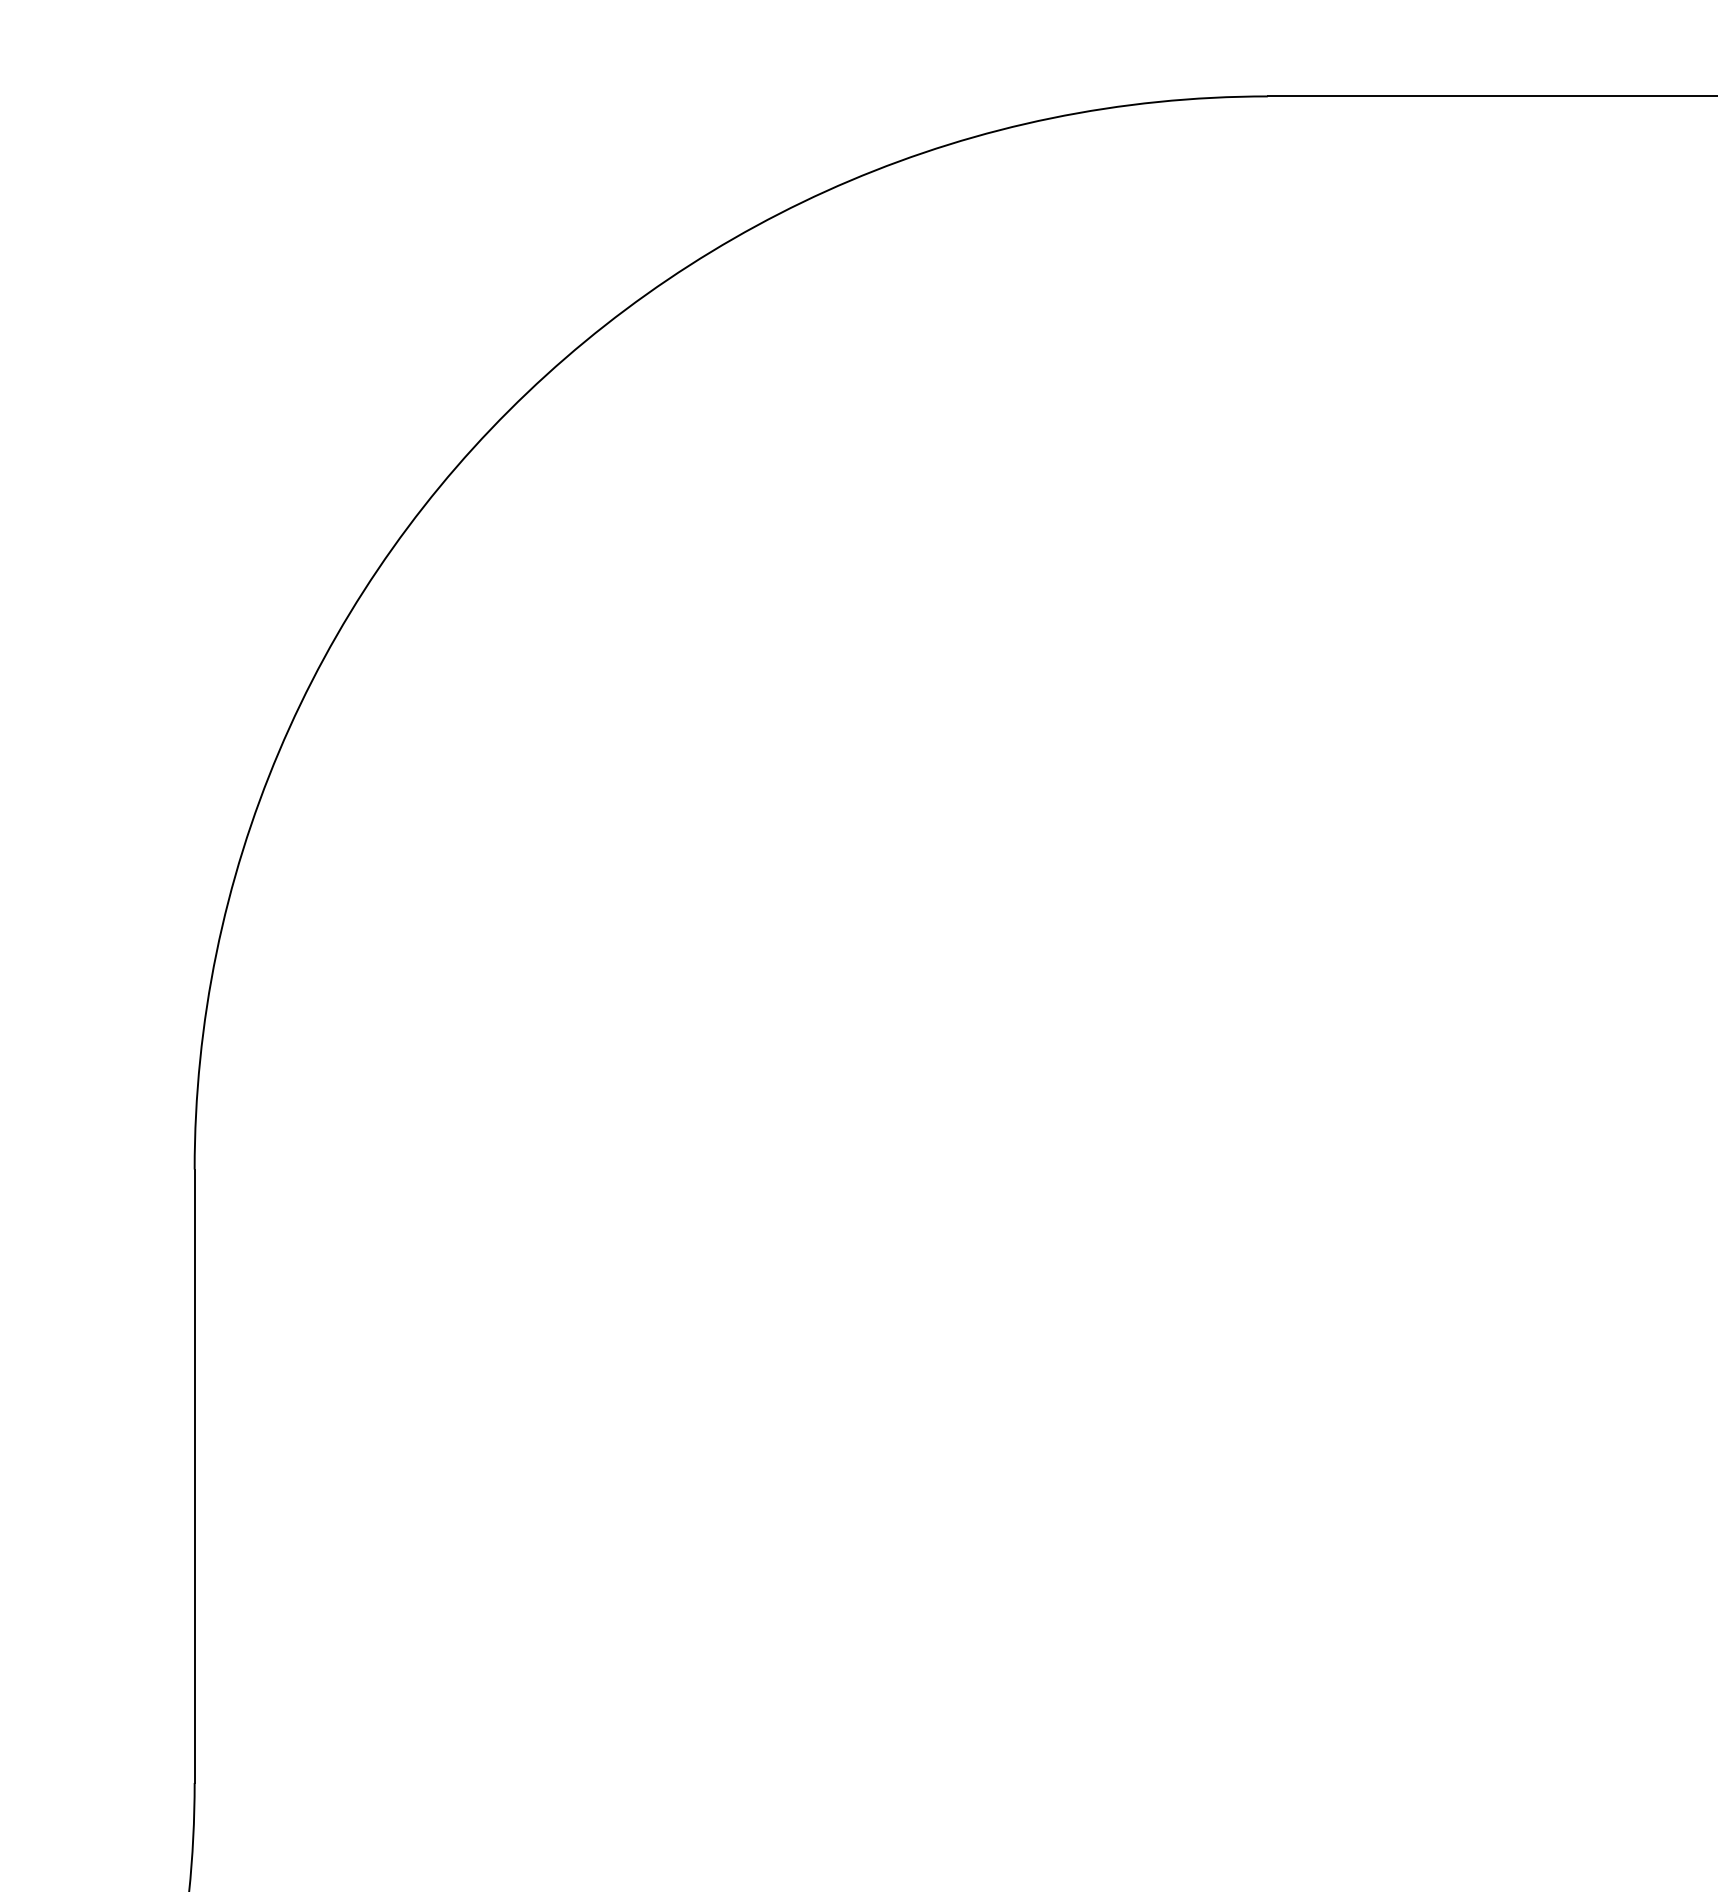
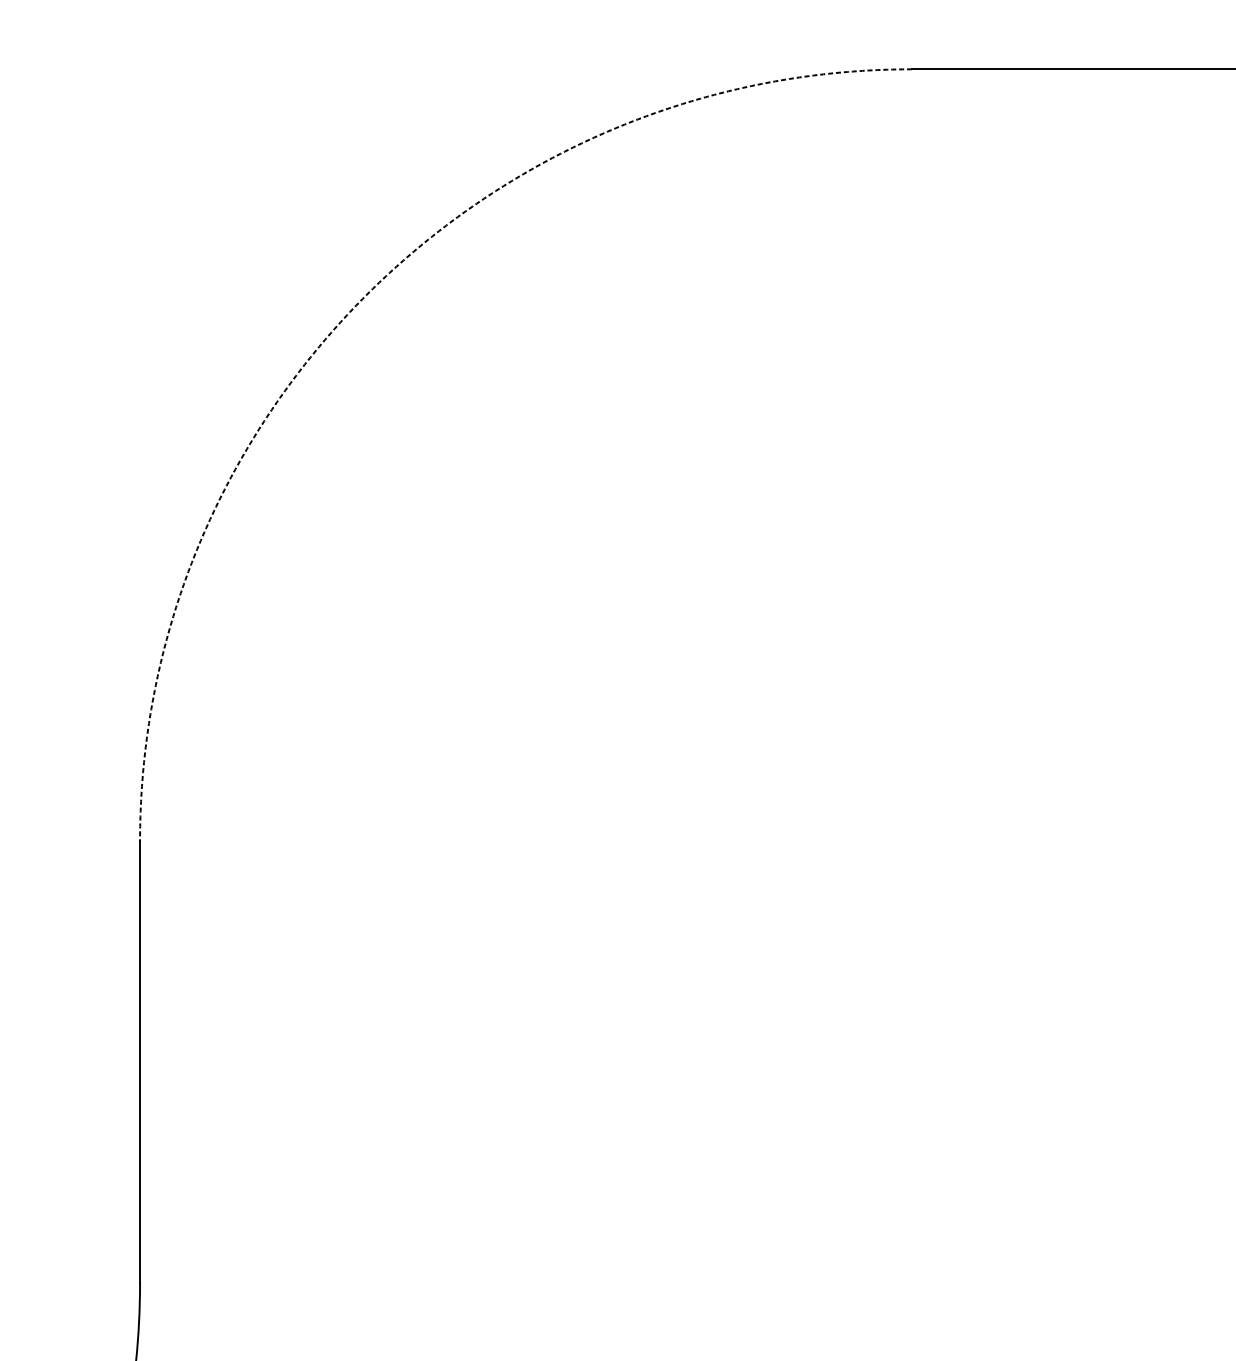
arc: (508, 410) -> (365, 295), solid -> dashed

